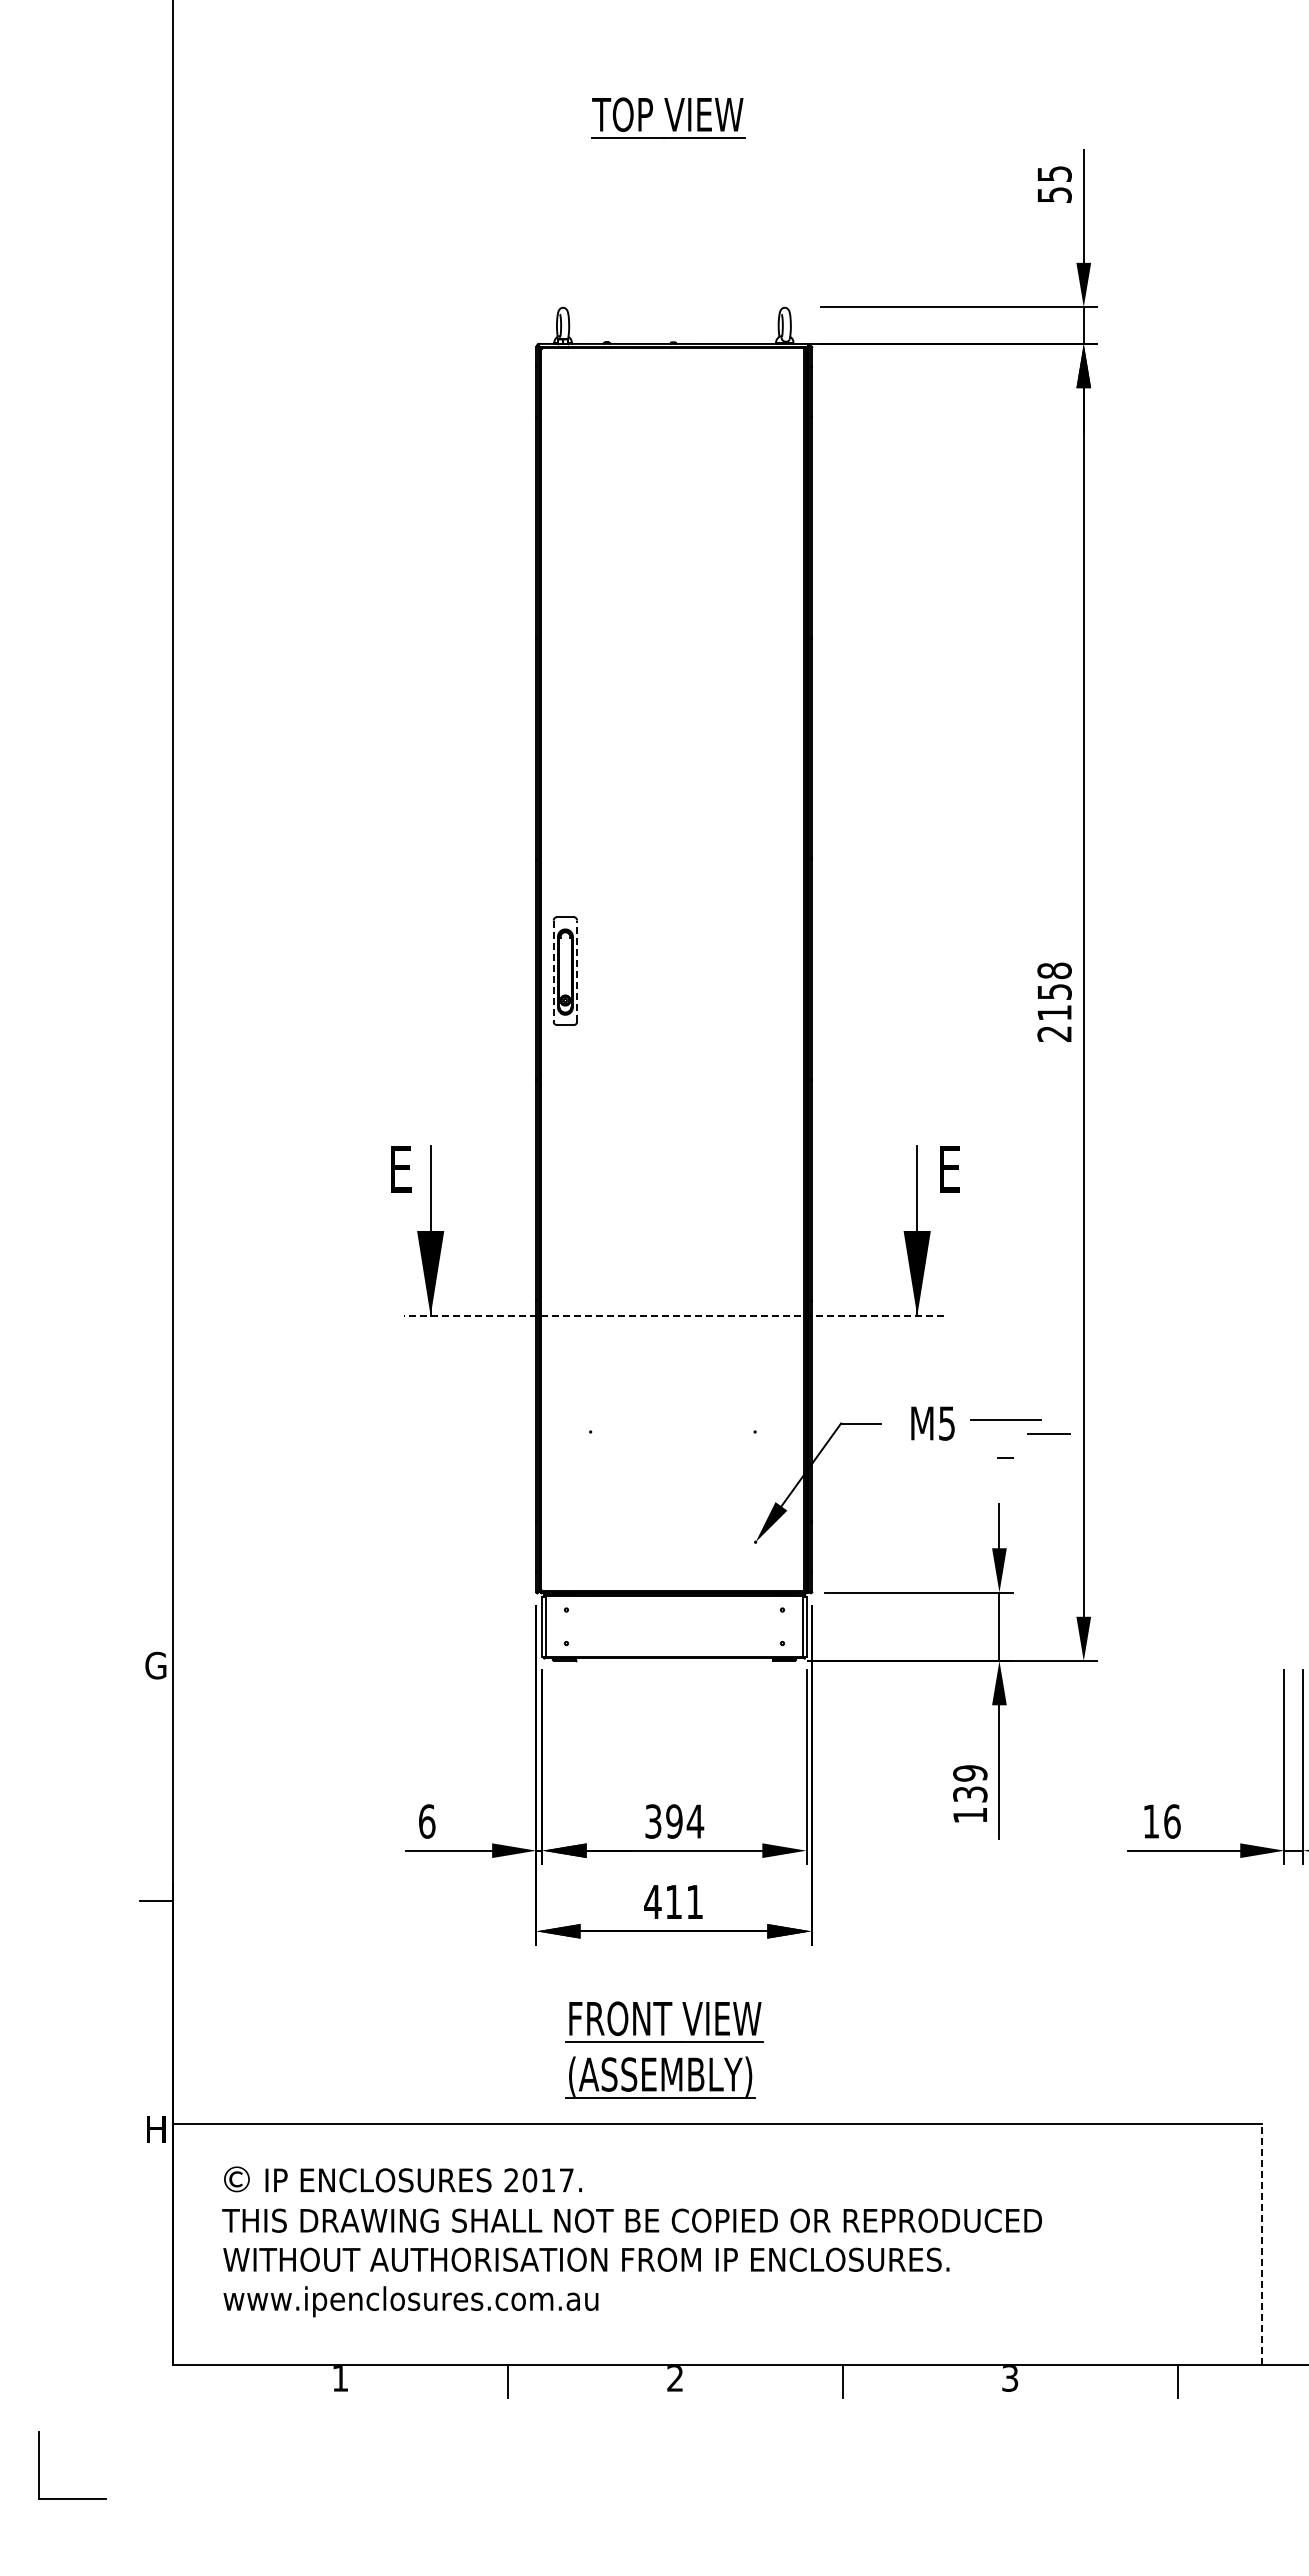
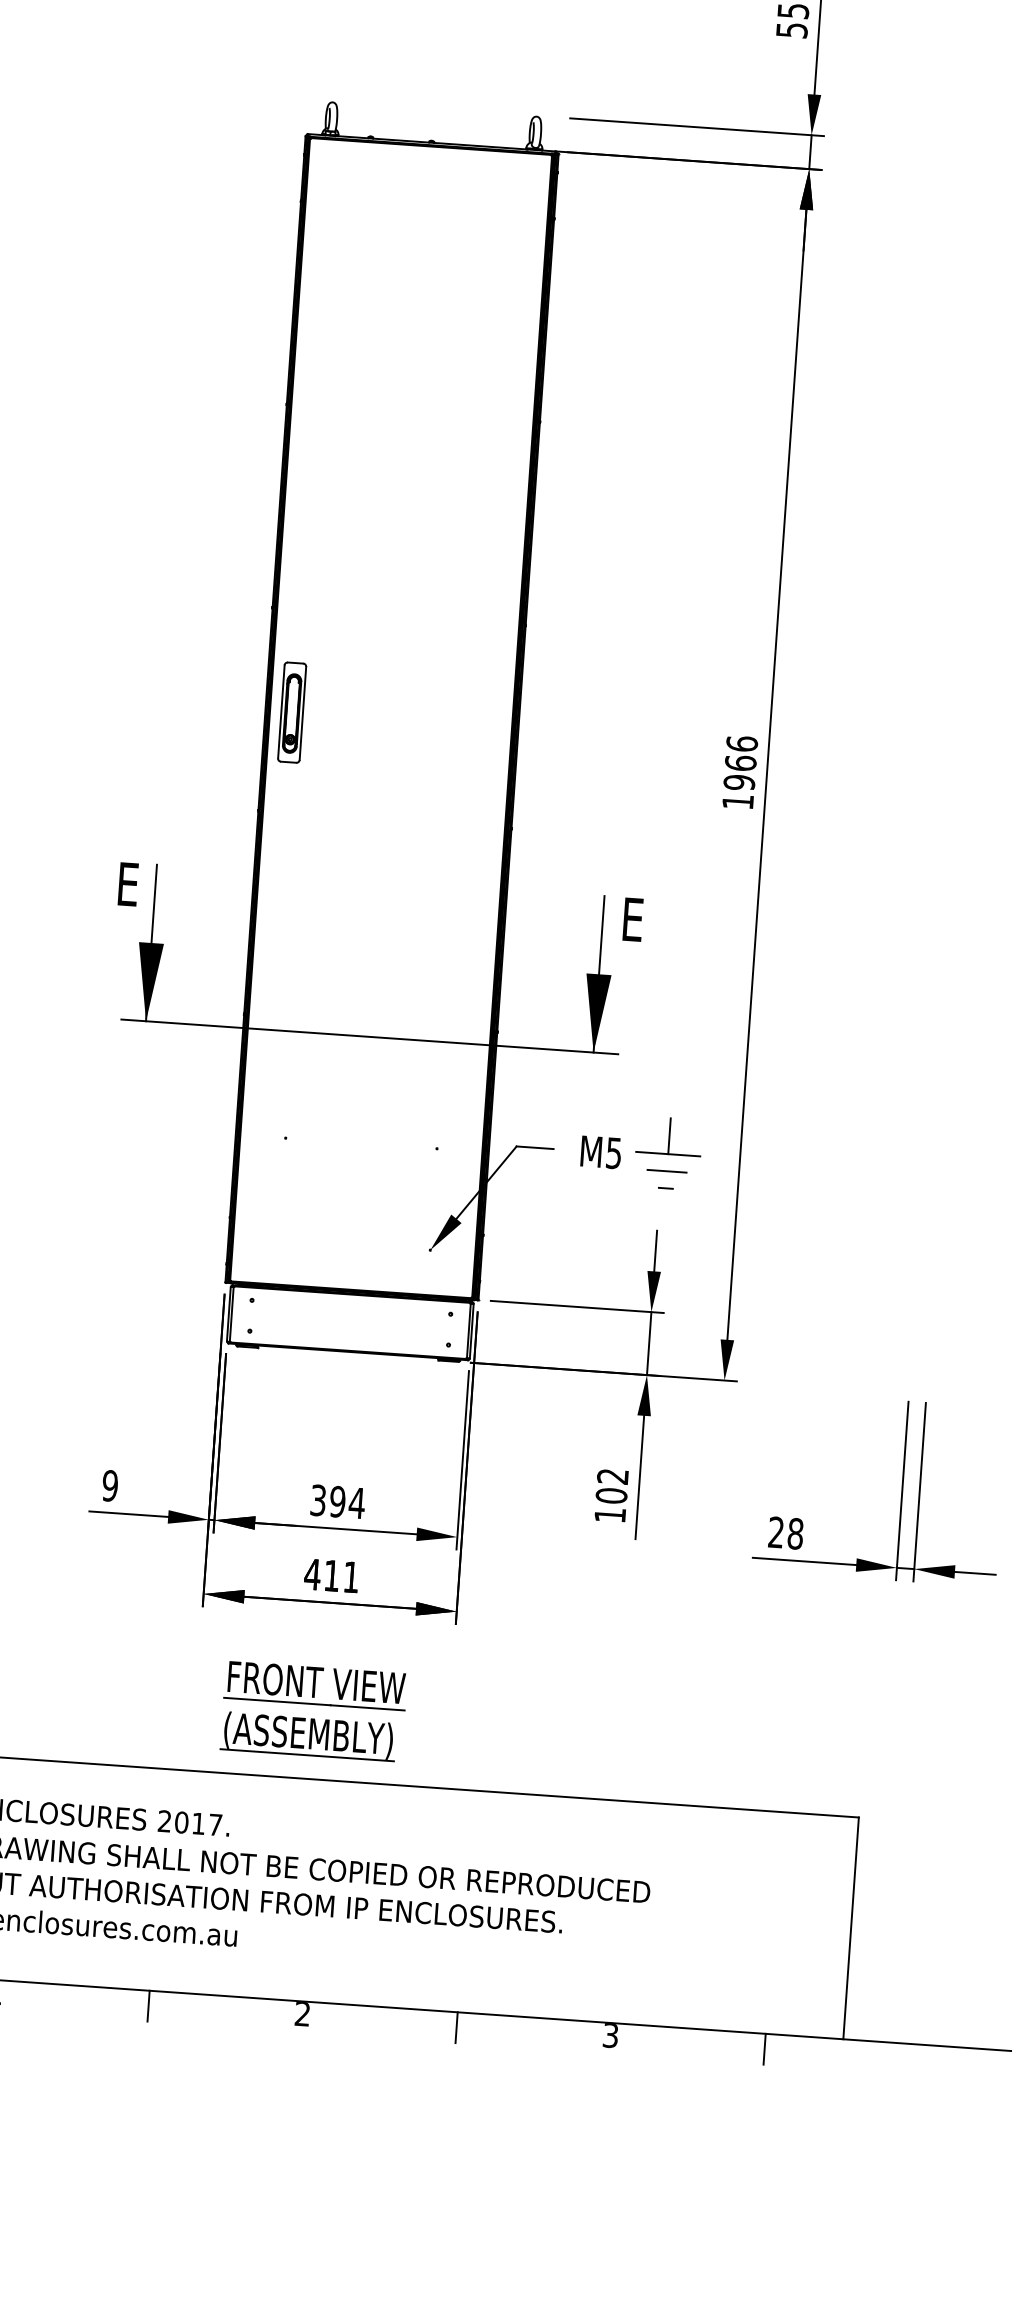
line: (553, 971) -> (281, 712), dashed -> solid
line: (577, 971) -> (303, 713), dashed -> solid
text: (1054, 1002) -> (739, 772), 2158 -> 1966
line: (673, 1316) -> (369, 1037), dashed -> solid
line: (1005, 1400) -> (669, 1135), added
line: (1048, 1433) -> (666, 1170), moved
text: (970, 1783) -> (612, 1485), 139 -> 102
text: (426, 1821) -> (109, 1485), 6 -> 9
text: (1161, 1821) -> (785, 1533), 16 -> 28
line: (1262, 2244) -> (851, 1928), dashed -> solid

